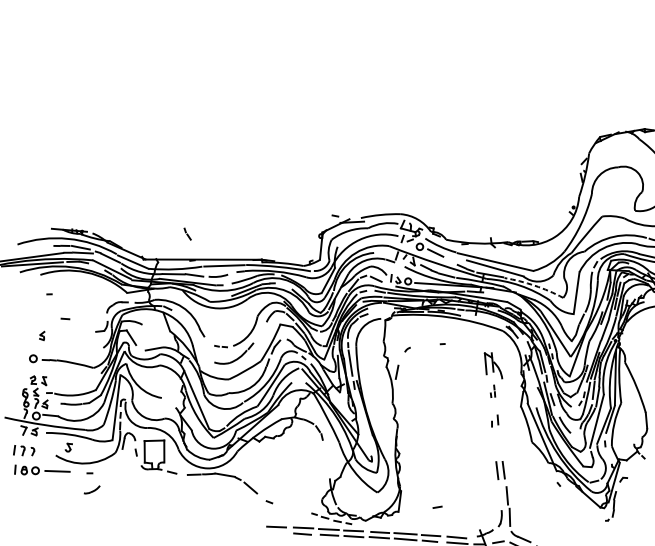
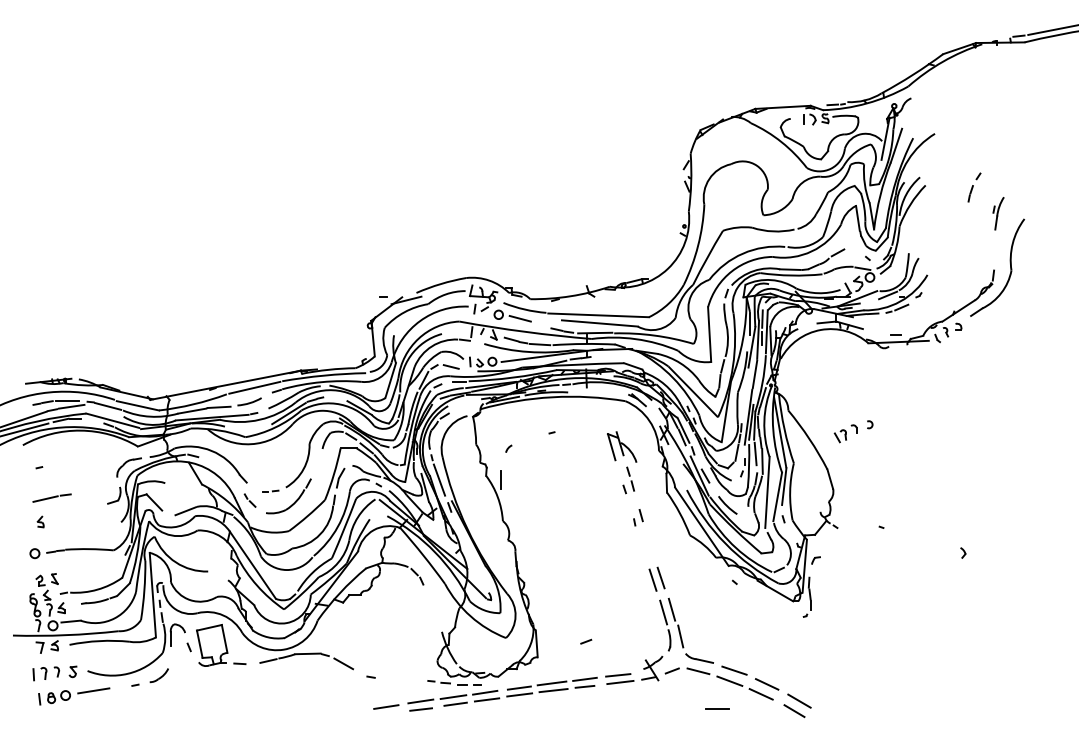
line: (187, 233) -> (249, 500), moved
arc: (534, 285) -> (654, 335), dashed -> solid
line: (49, 318) -> (45, 498), added
part: (493, 391) -> (628, 480), size x1.67
part: (68, 447) -> (72, 671), moved
part: (91, 489) -> (158, 675), moved
line: (500, 496) -> (663, 612), added

